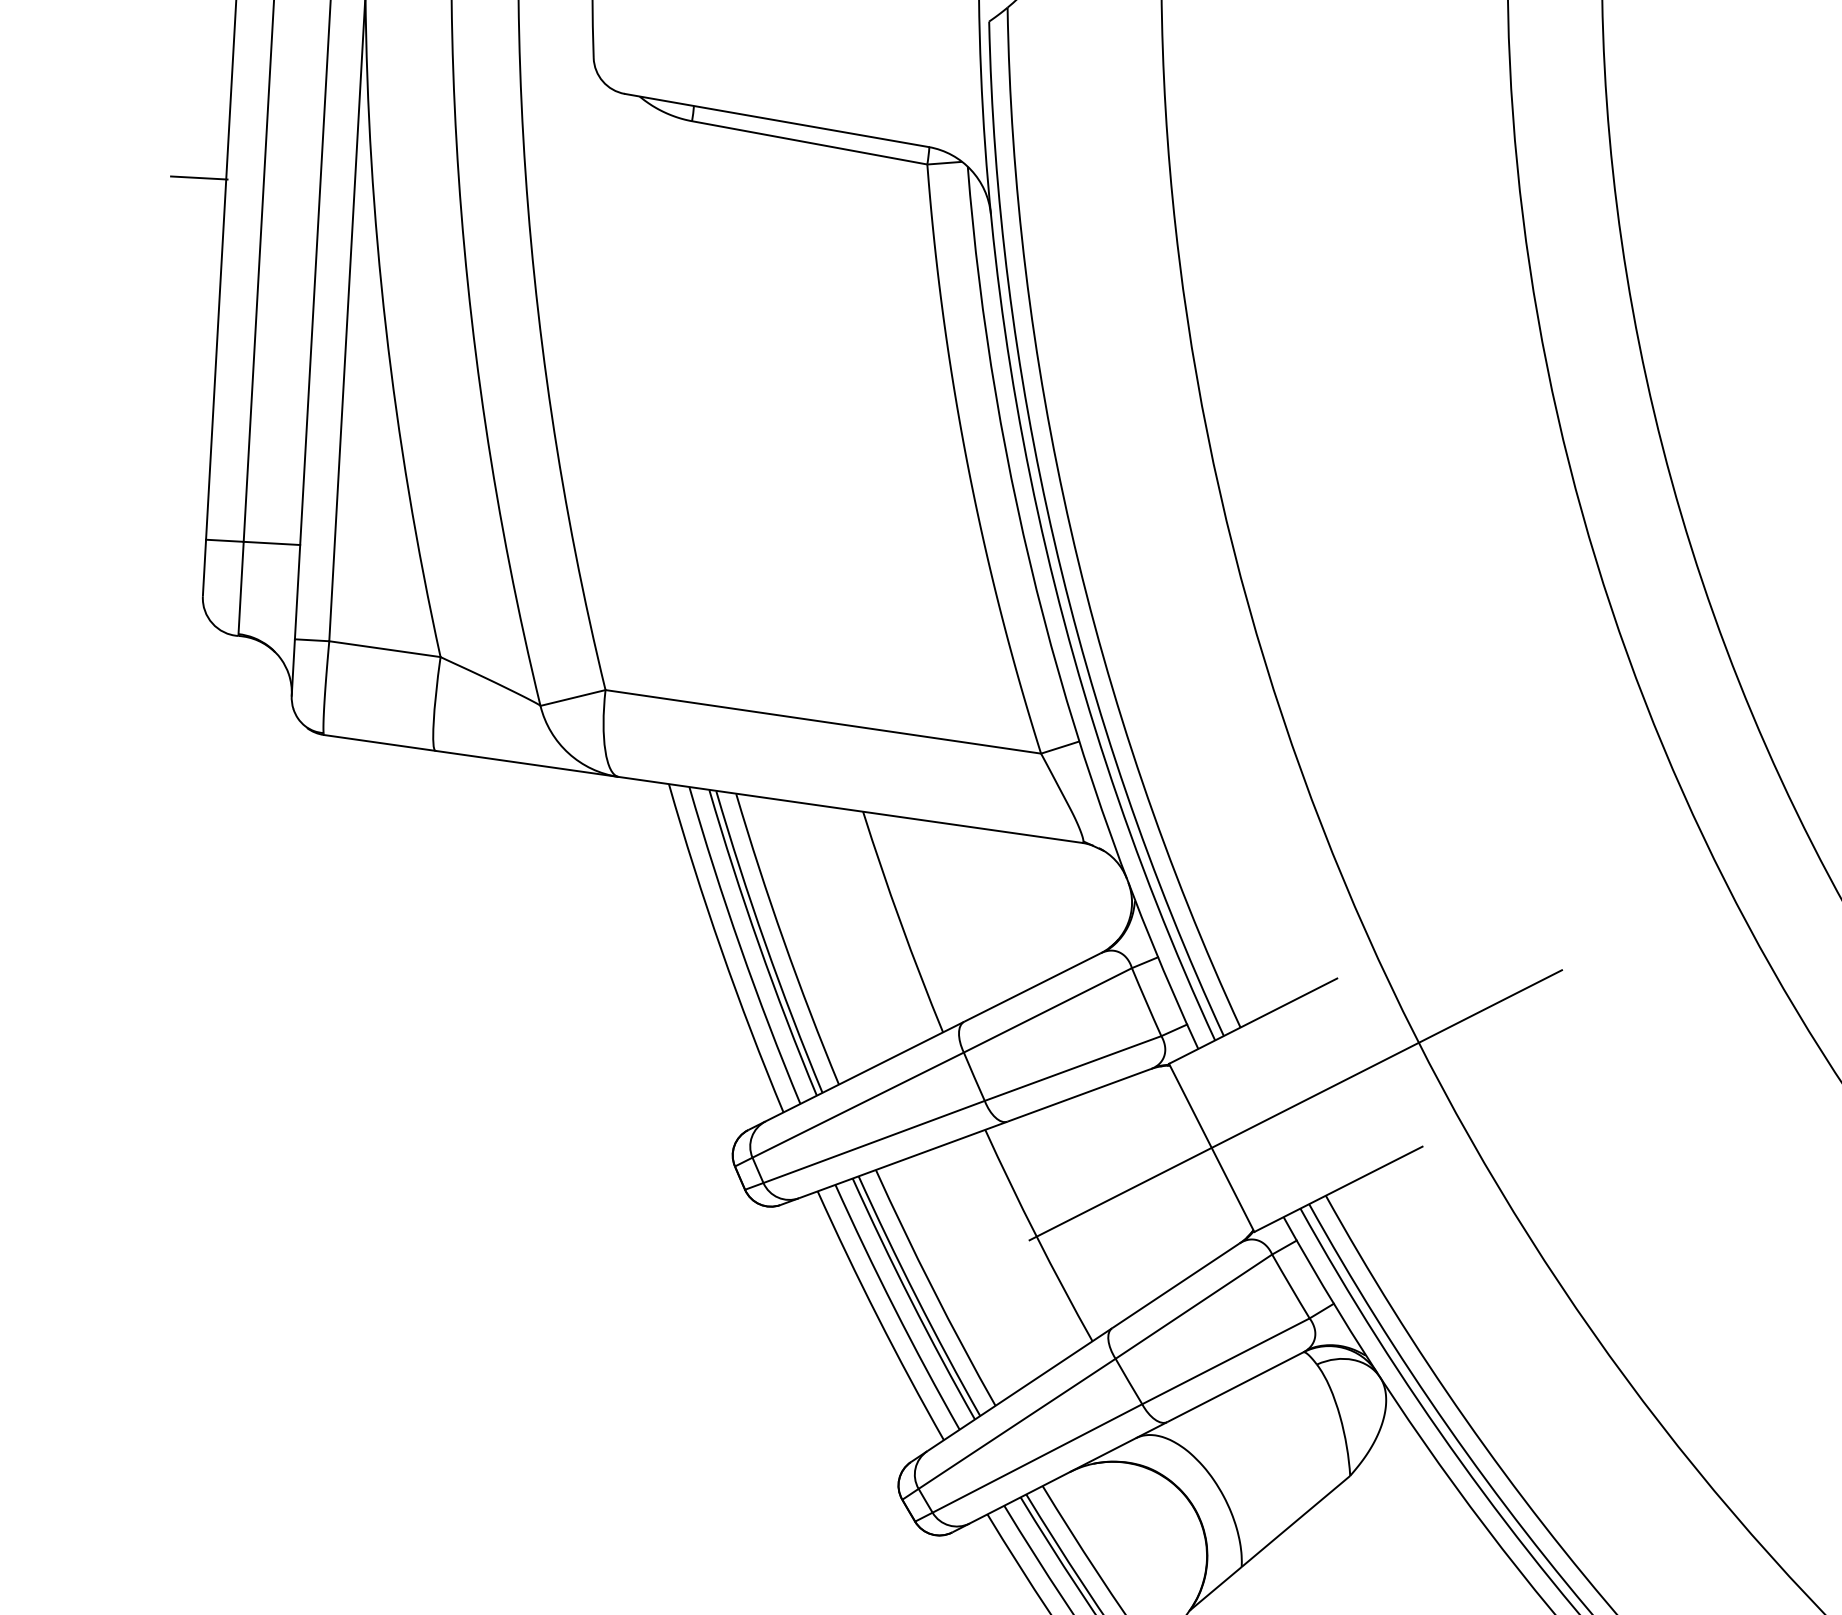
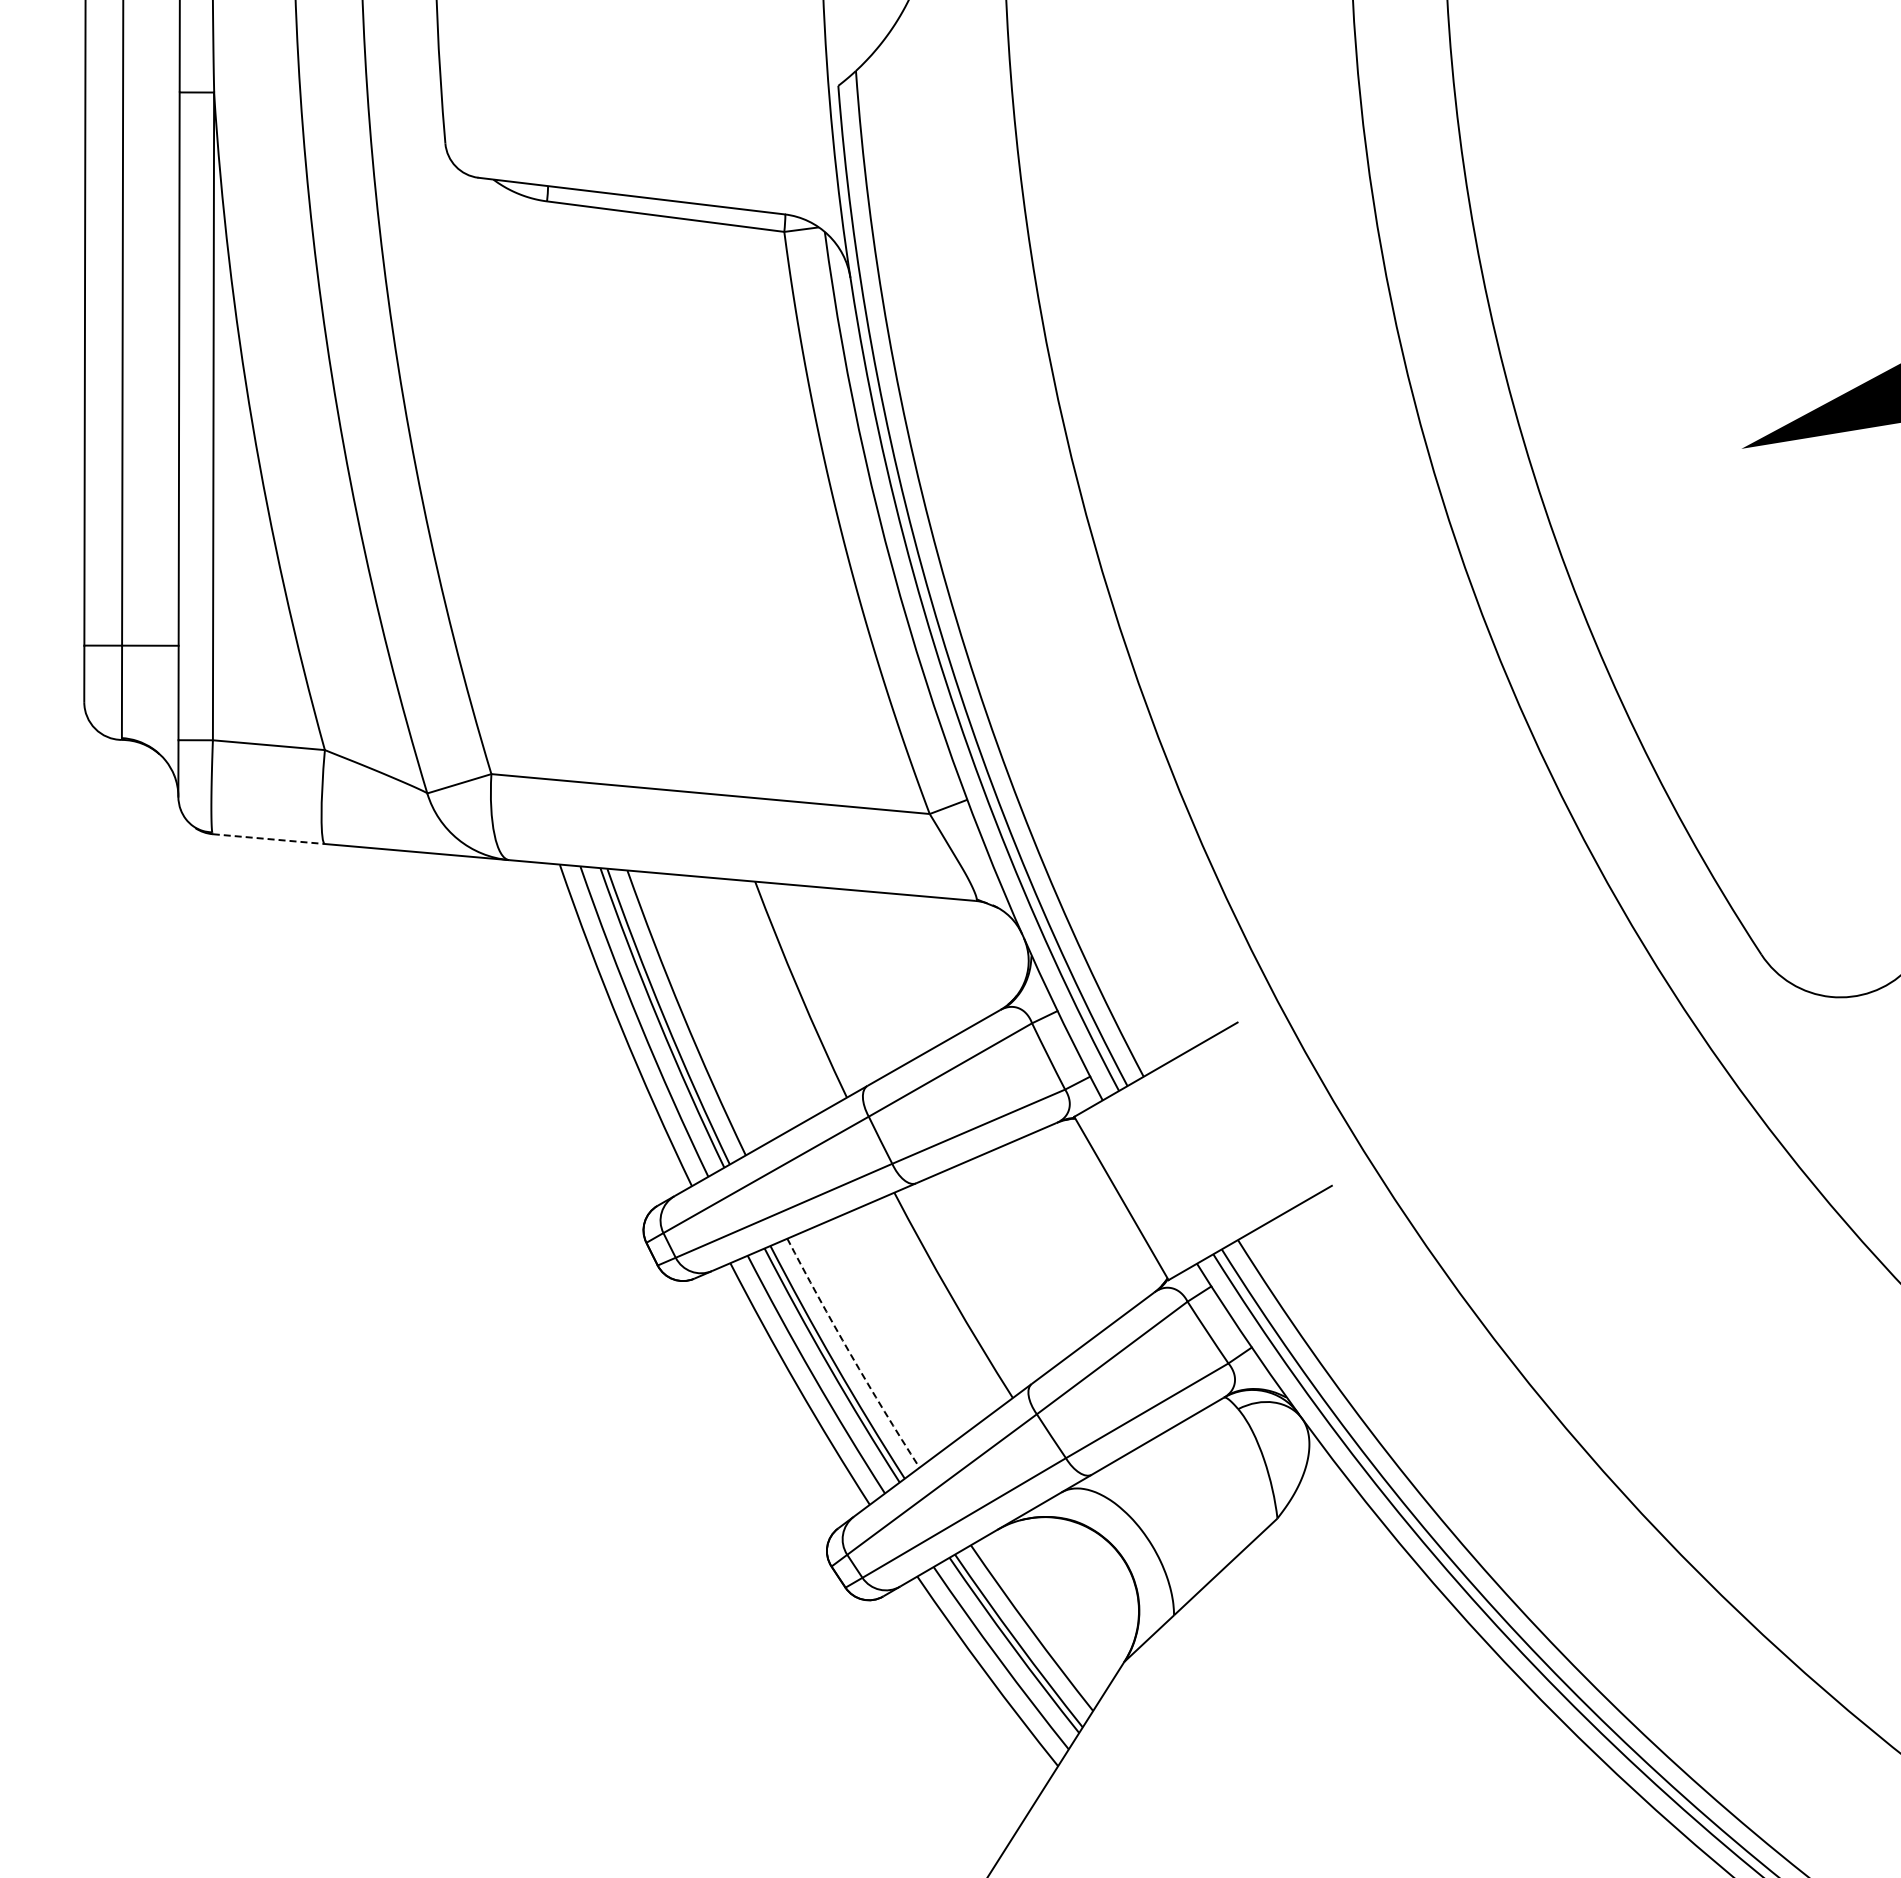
line: (198, 177) -> (57, 284), removed
line: (380, 743) -> (269, 839), solid -> dashed
line: (1295, 1105) -> (1202, 1151), removed
arc: (932, 1289) -> (850, 1354), solid -> dashed

